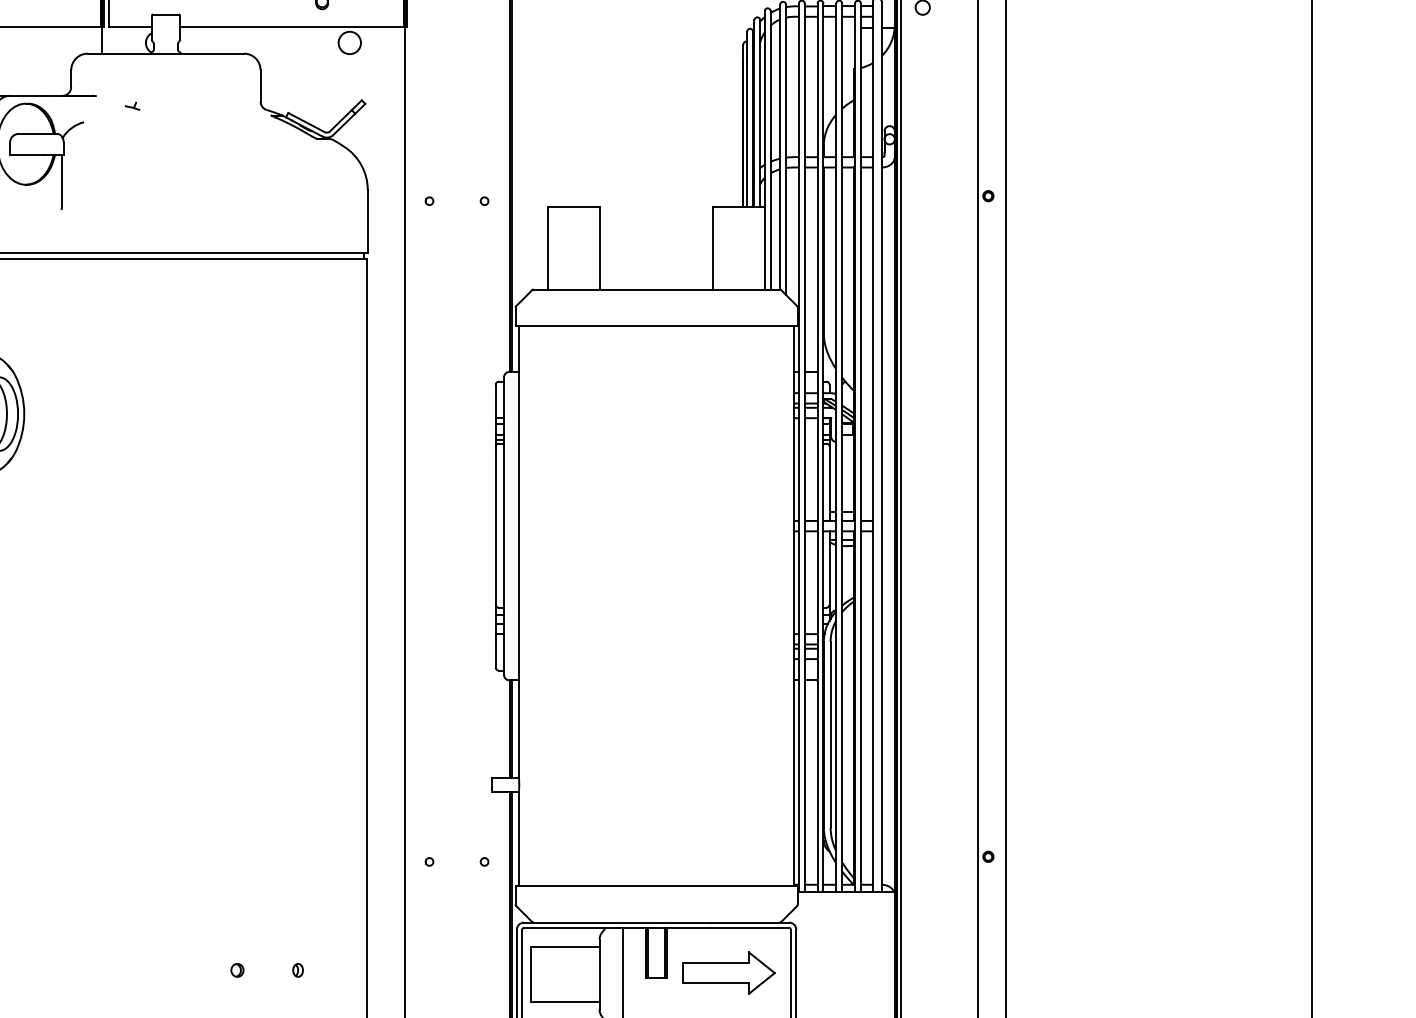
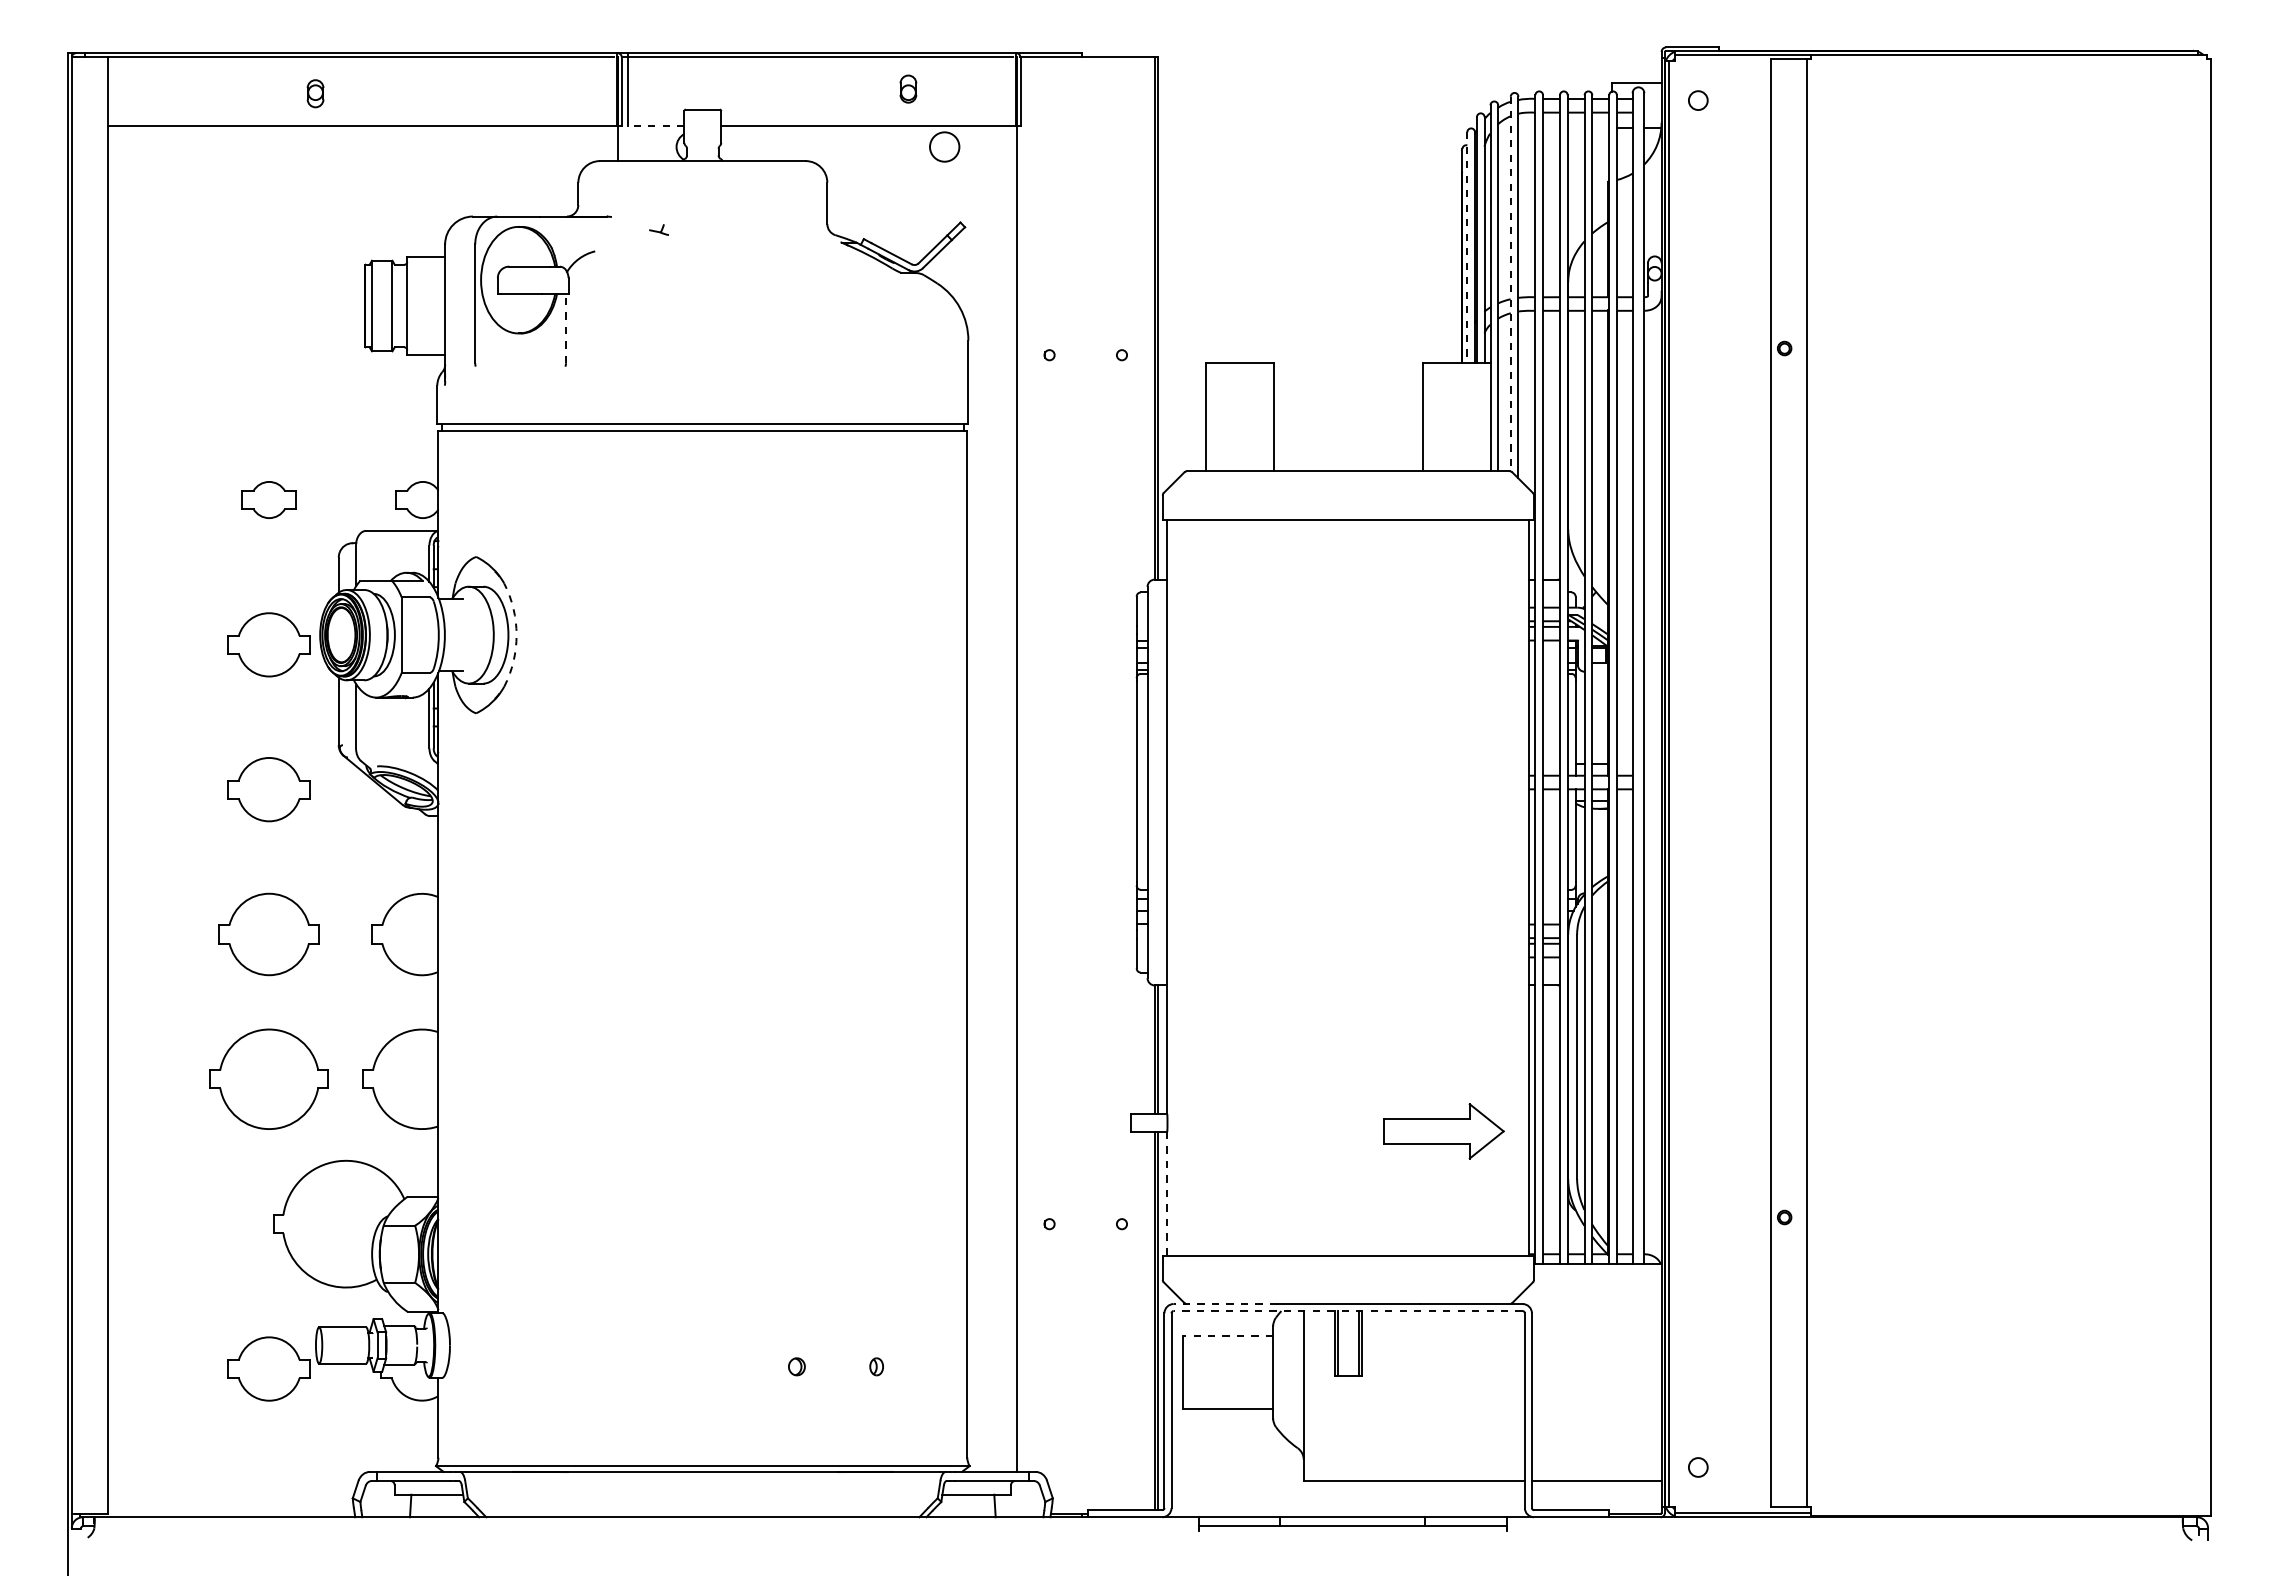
line: (129, 26) -> (655, 125), solid -> dashed
line: (747, 119) -> (1467, 247), solid -> dashed
line: (779, 147) -> (1510, 284), solid -> dashed
line: (62, 180) -> (566, 328), solid -> dashed
arc: (24, 414) -> (516, 635), solid -> dashed
line: (519, 838) -> (1167, 1193), solid -> dashed
line: (563, 922) -> (1225, 1304), solid -> dashed
line: (656, 928) -> (1348, 1311), solid -> dashed
line: (564, 947) -> (1227, 1336), solid -> dashed
part: (729, 973) -> (1443, 1131), moved

